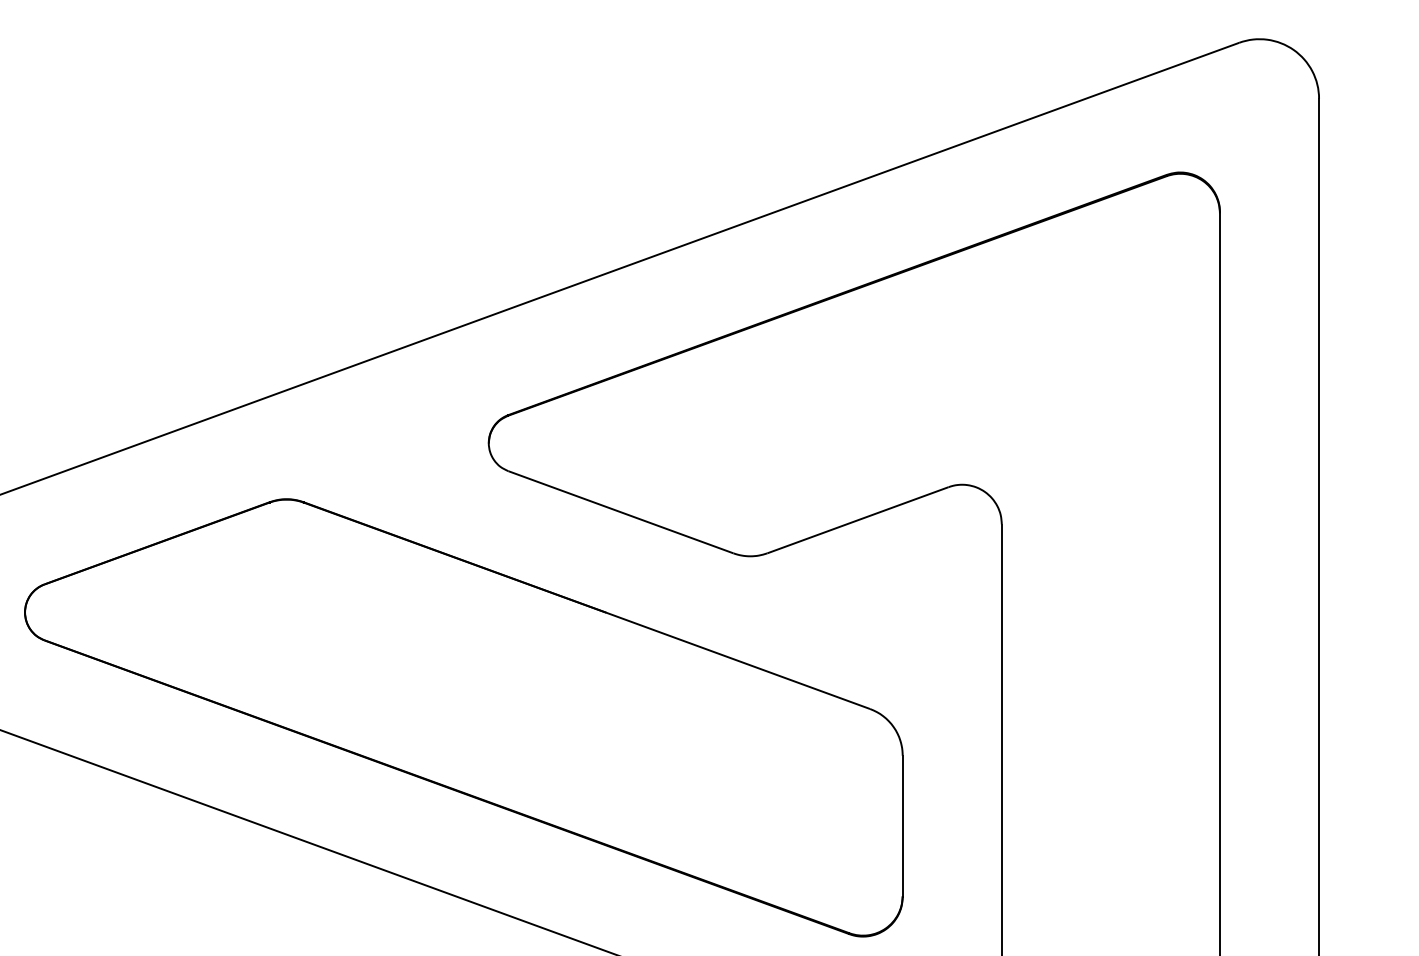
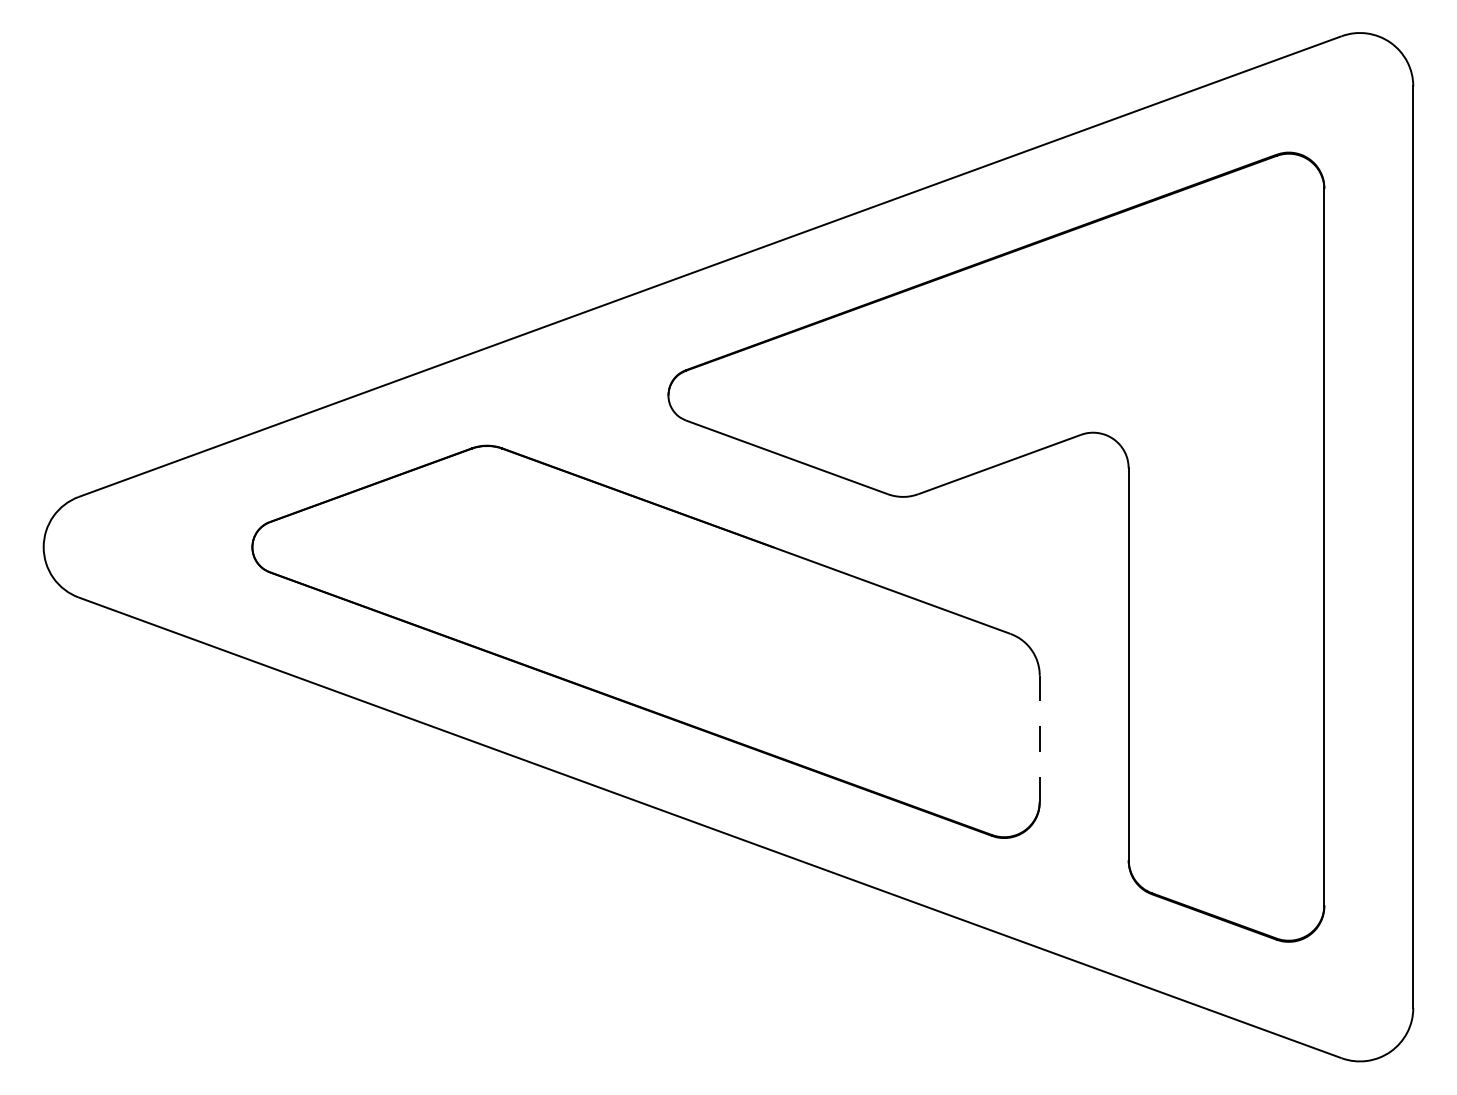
line: (902, 825) -> (1039, 738), solid -> dashed

